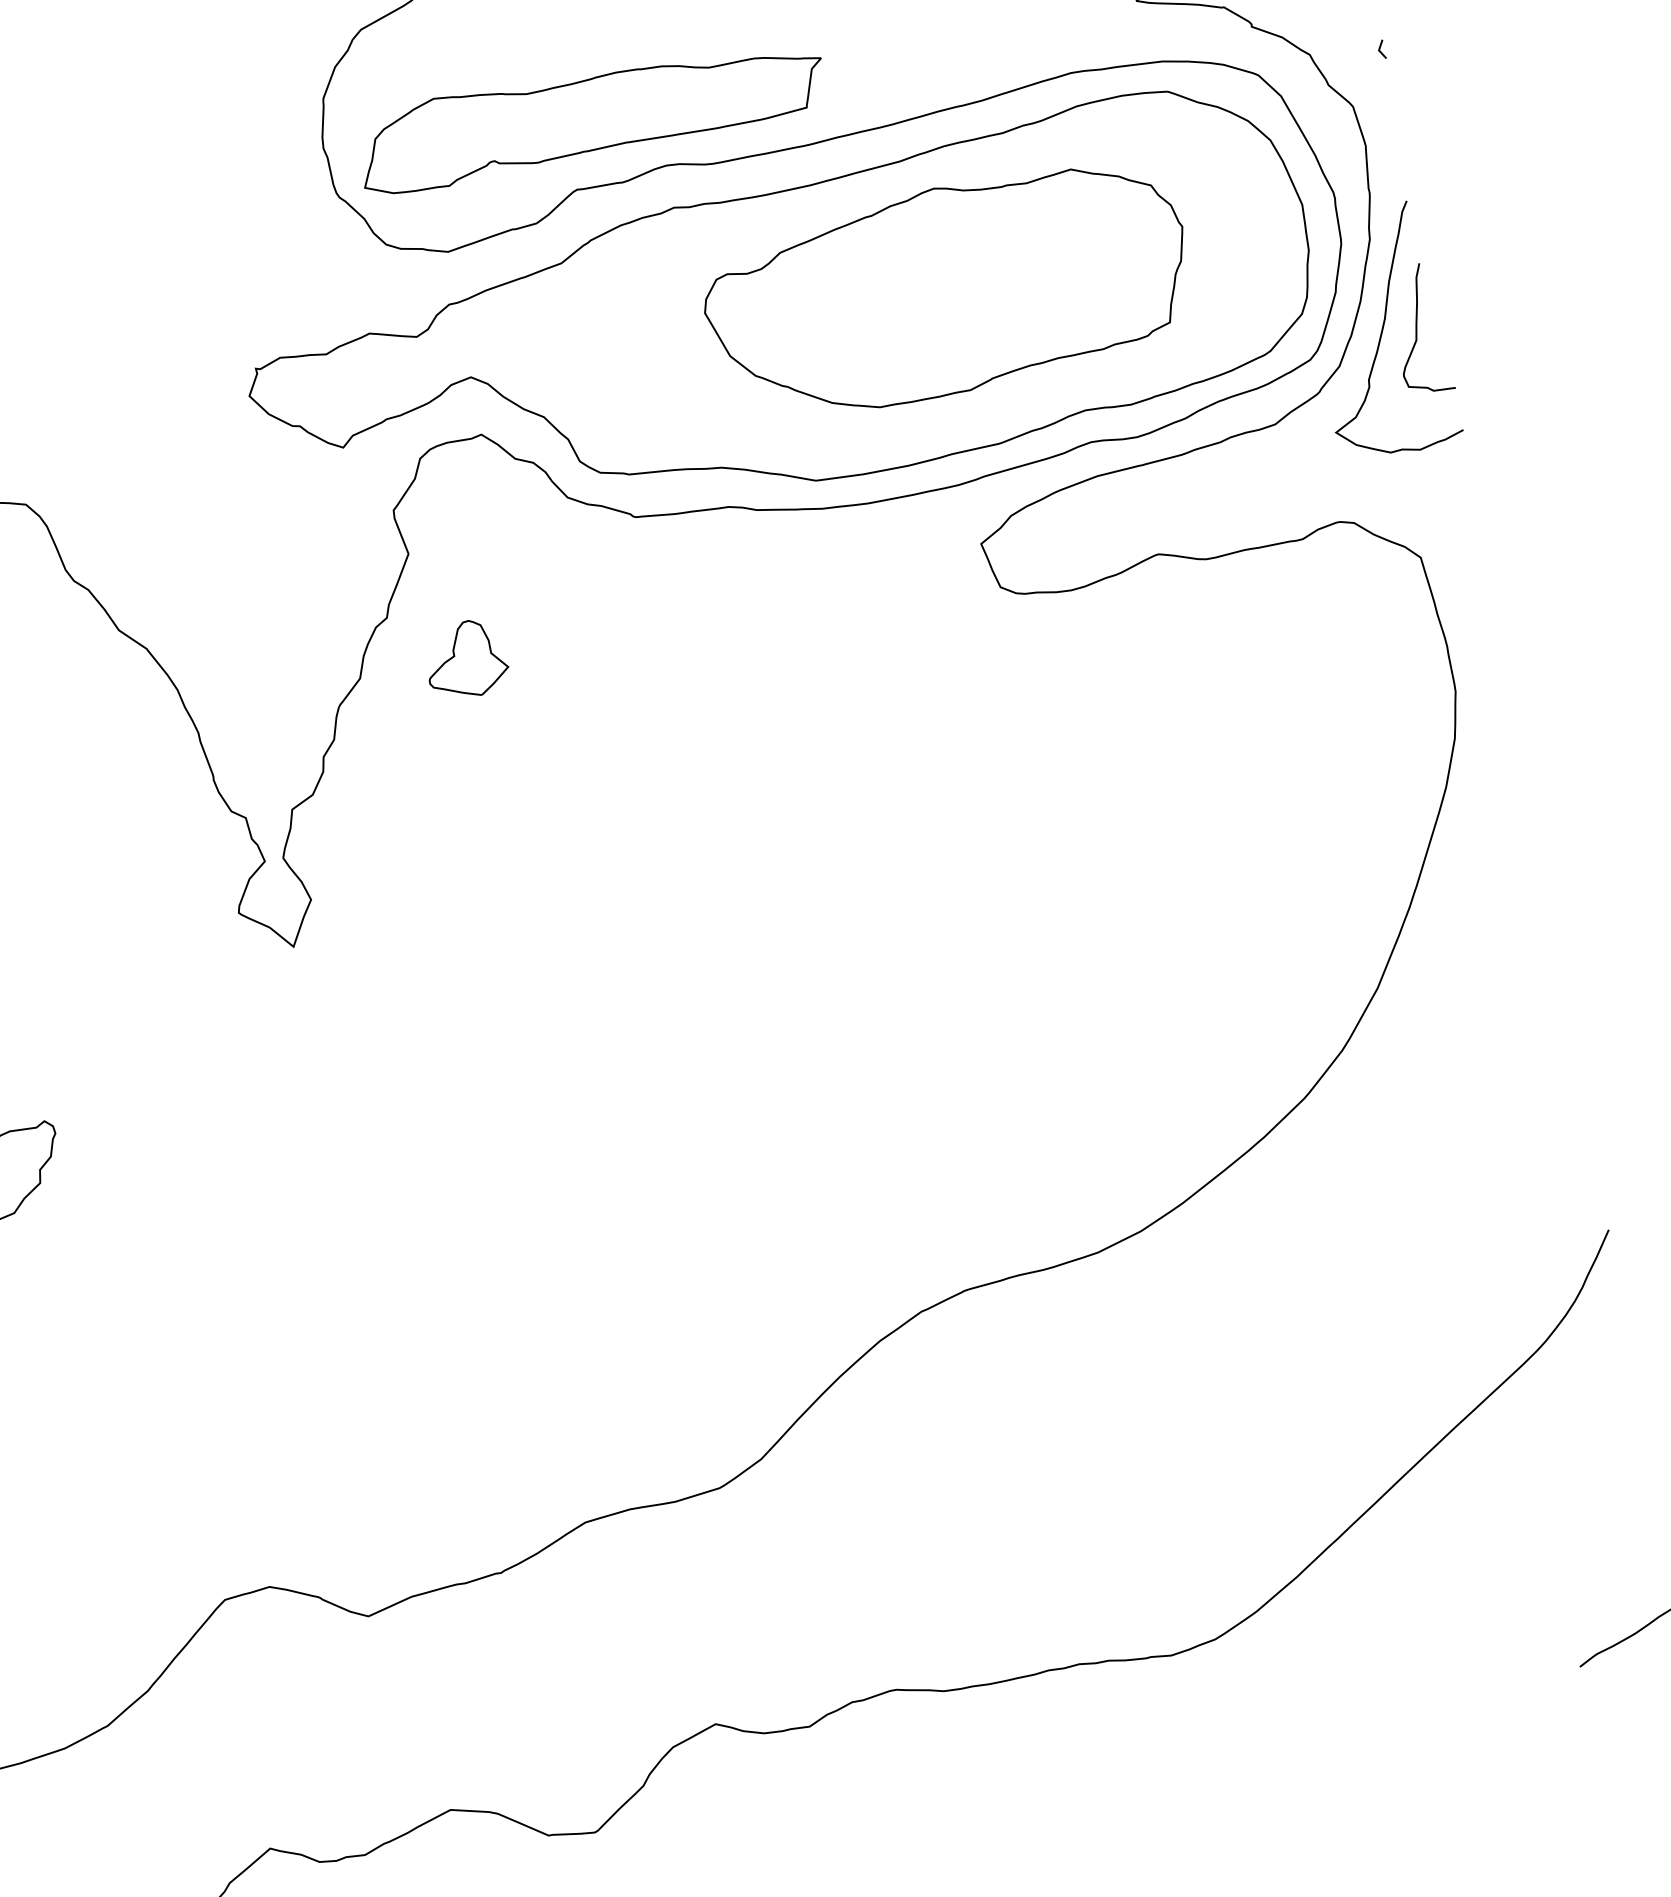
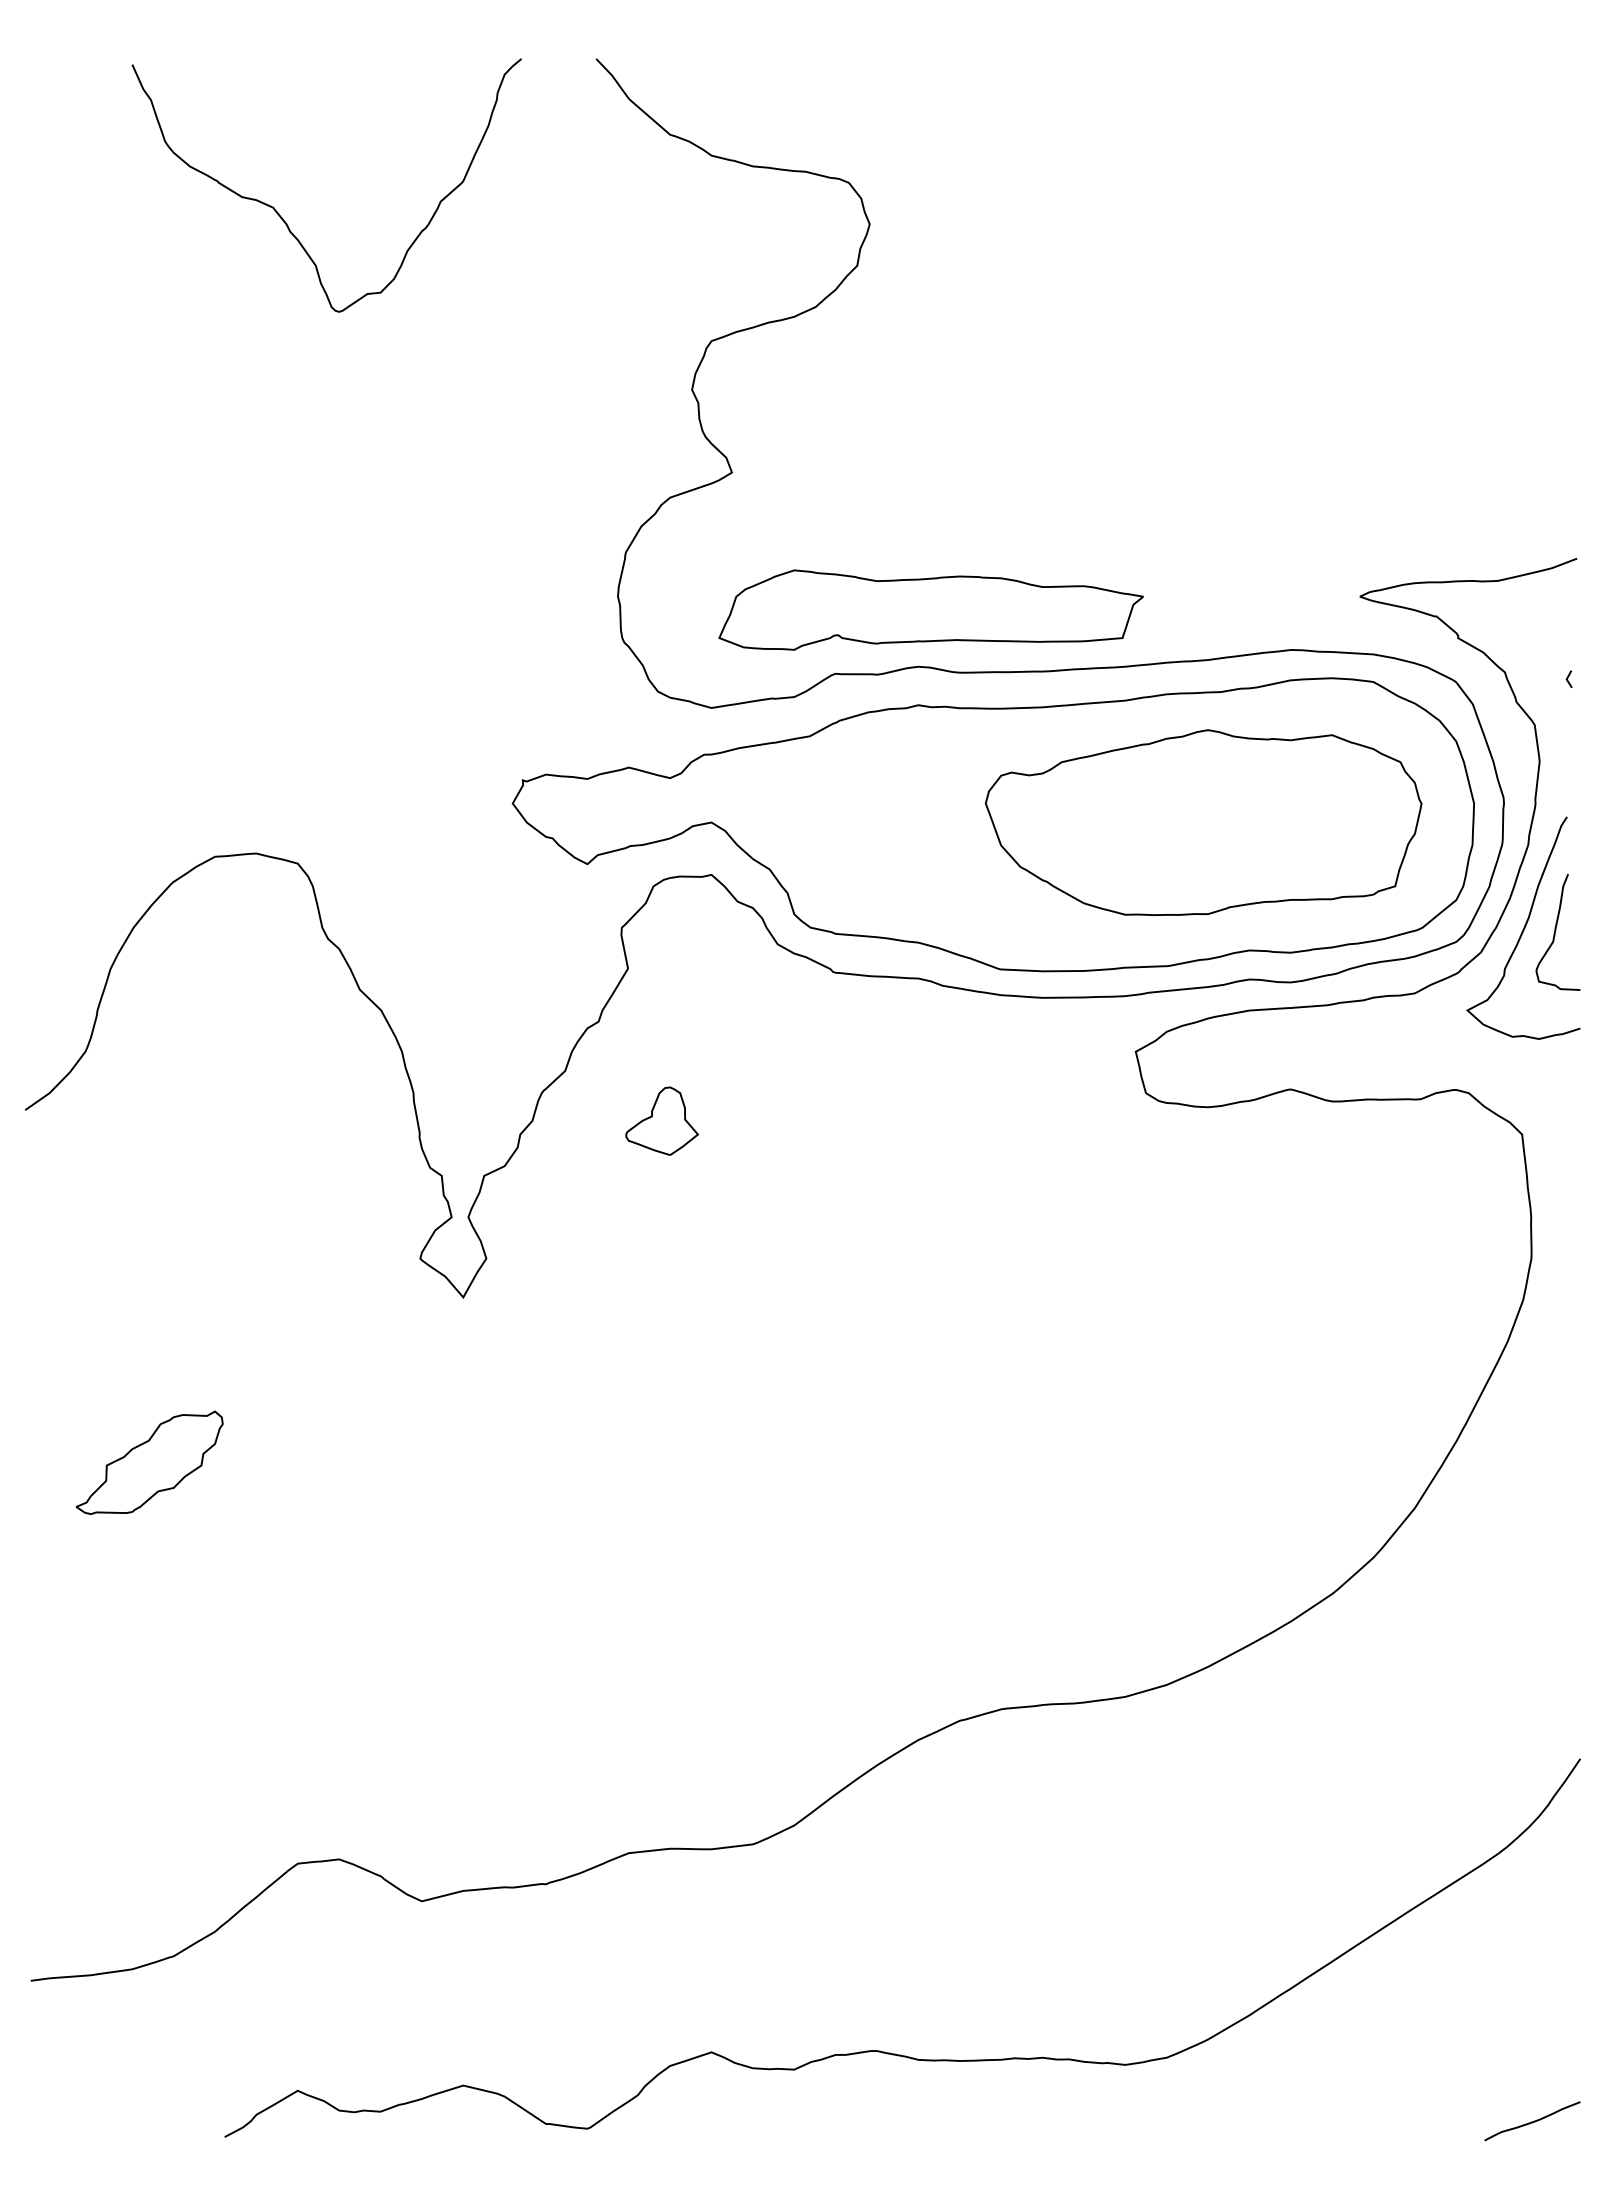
part: (590, 114) -> (930, 609), moved
part: (947, 290) -> (1203, 822), moved
part: (466, 658) -> (662, 1120), moved

